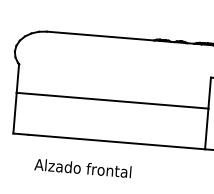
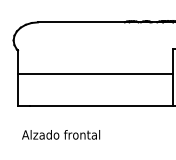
text: (83, 167) -> (61, 134), moved

